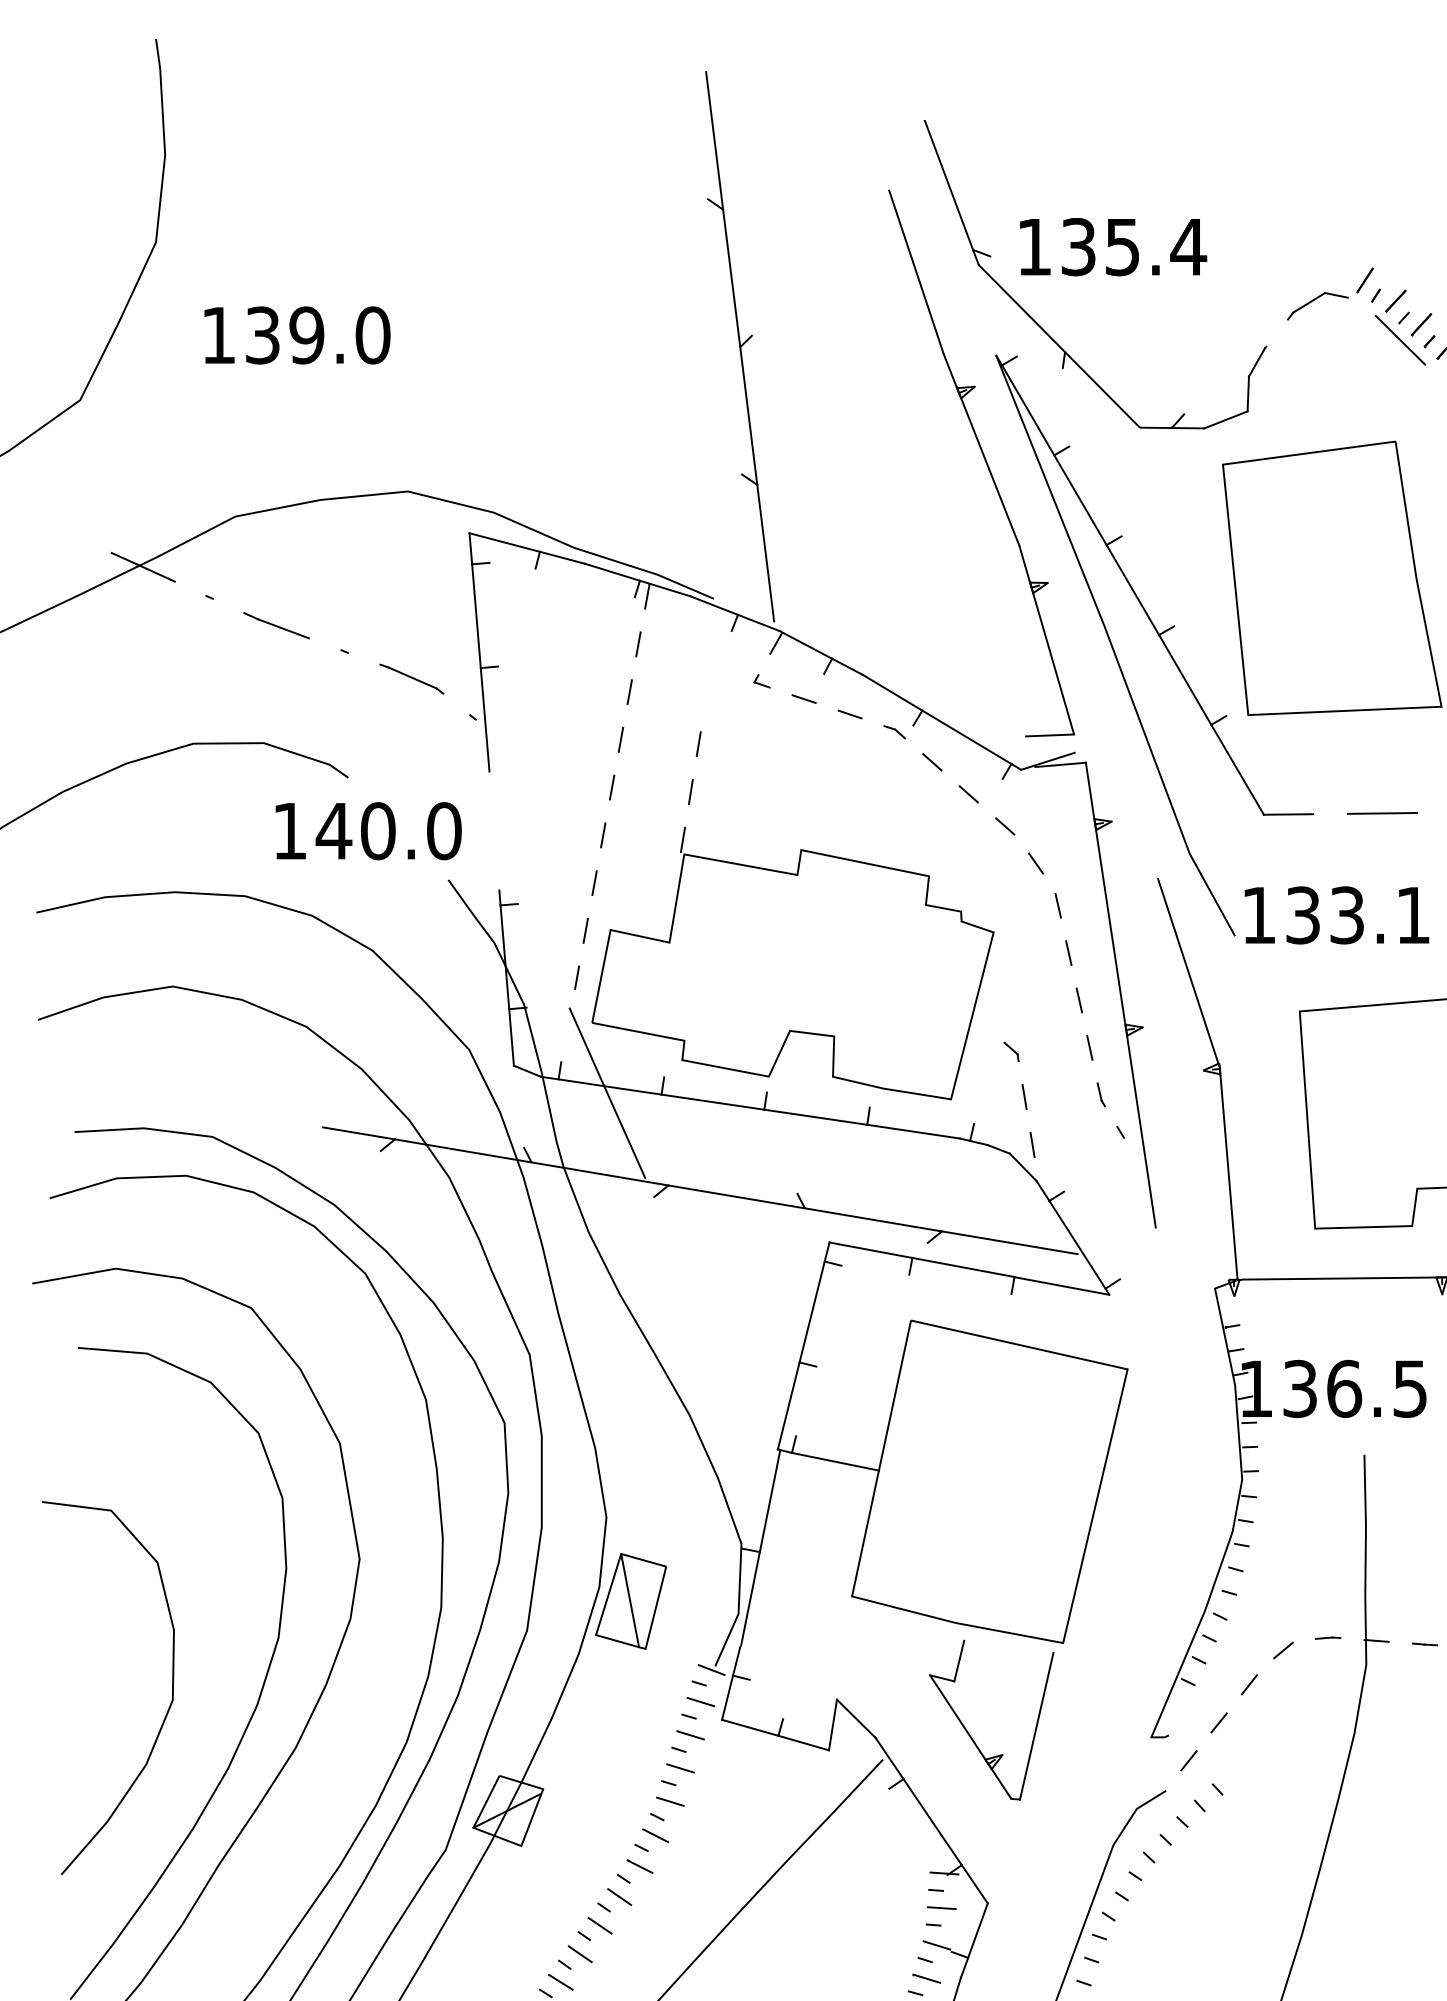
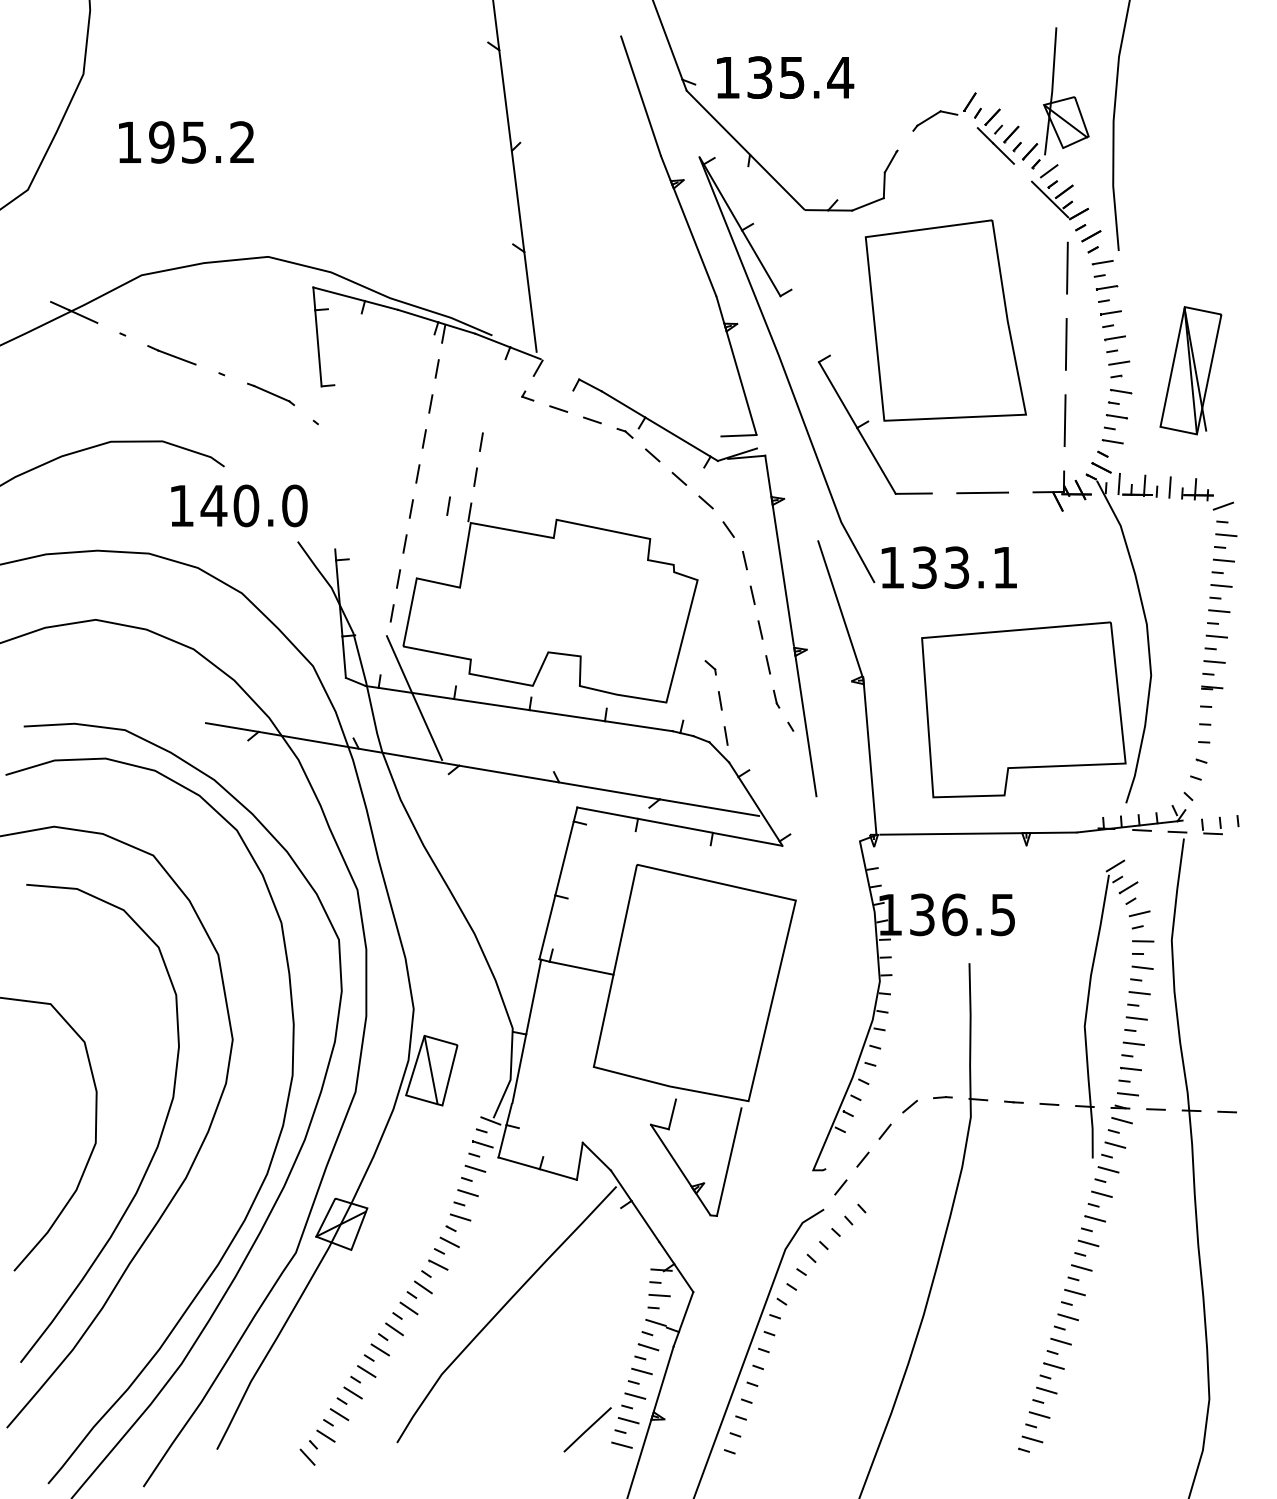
text: (318, 335) -> (202, 142), 139.0 -> 195.2
line: (1132, 590) -> (799, 329), removed
line: (805, 645) -> (559, 369), removed
line: (484, 720) -> (324, 424), removed
line: (653, 830) -> (448, 505), added

